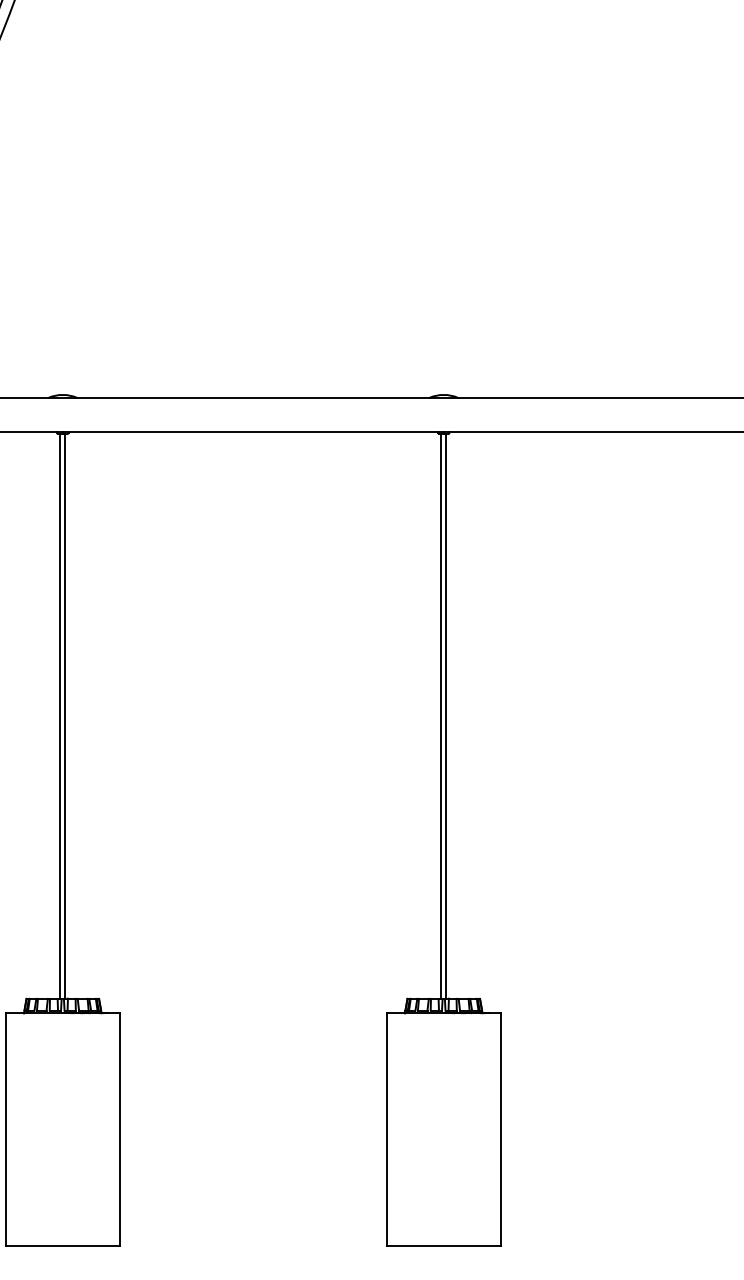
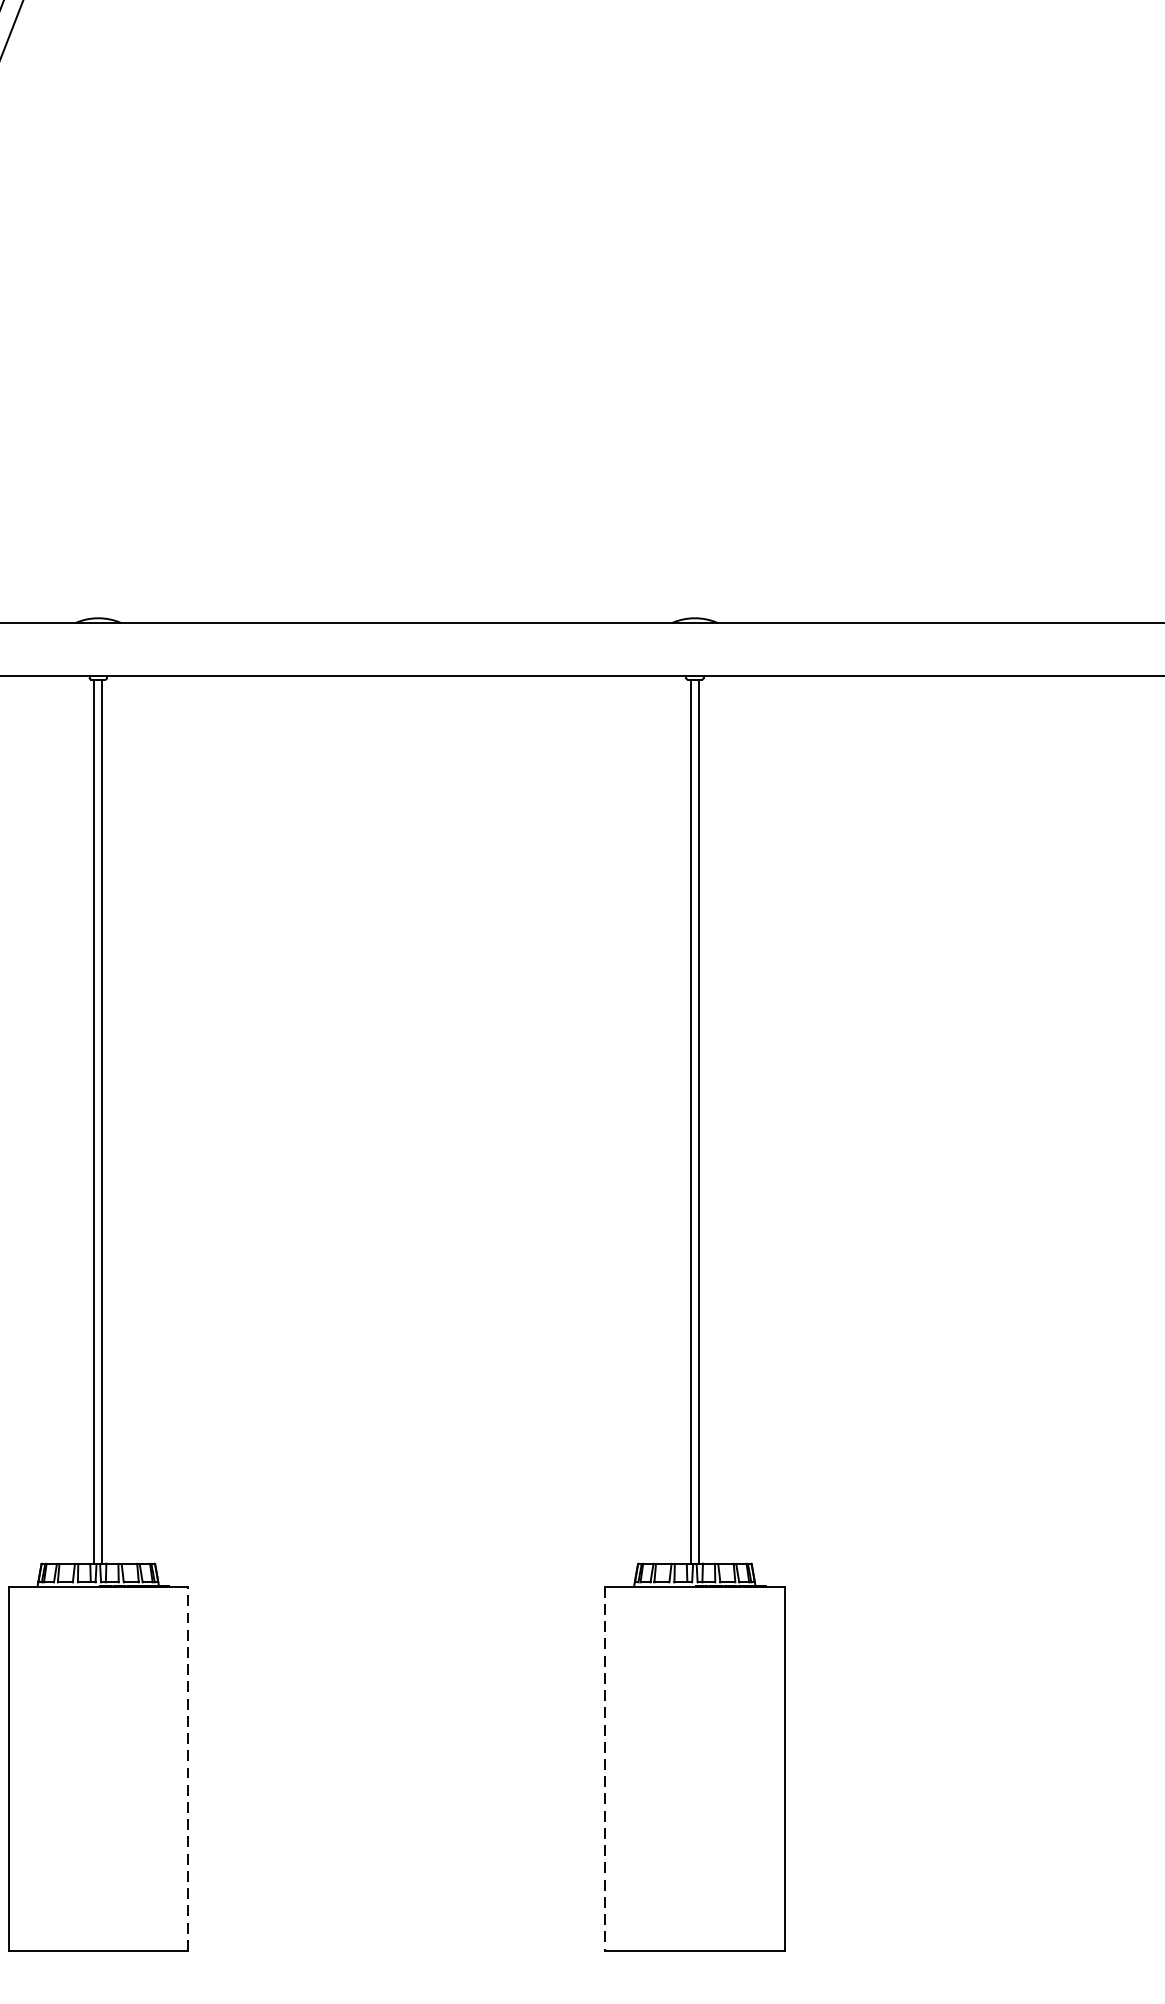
line: (120, 1129) -> (188, 1768), solid -> dashed
line: (386, 1130) -> (605, 1770), solid -> dashed

